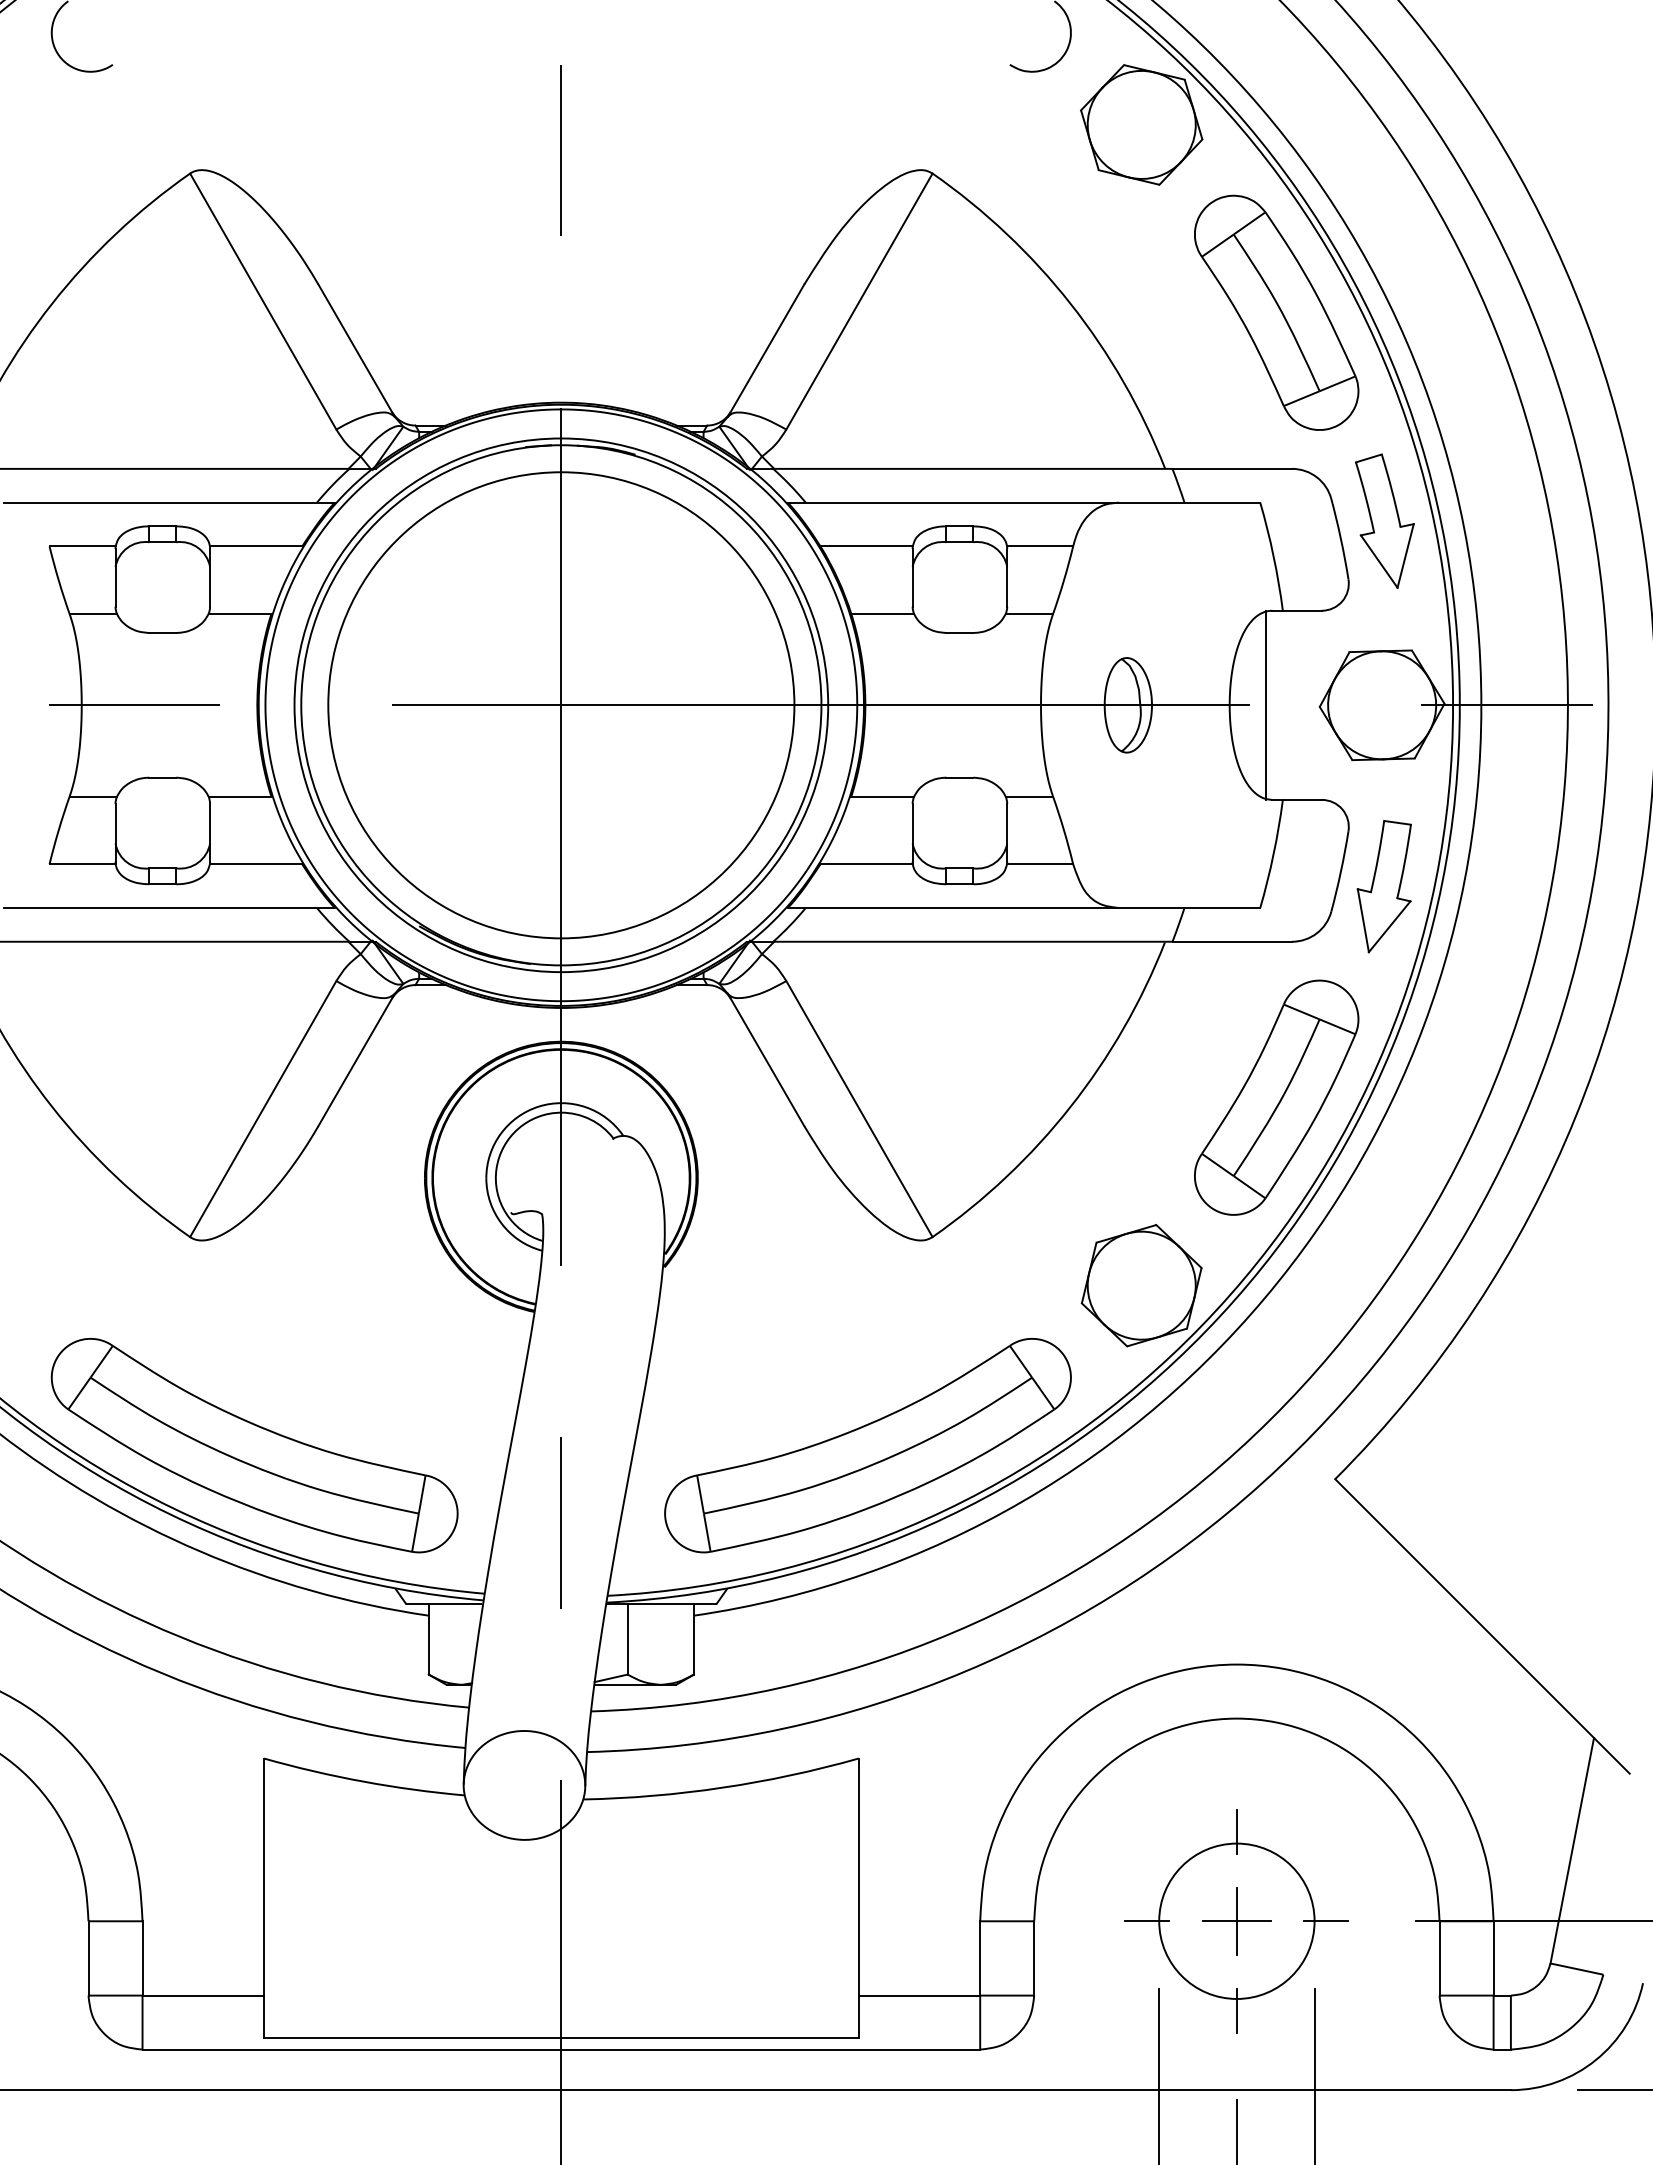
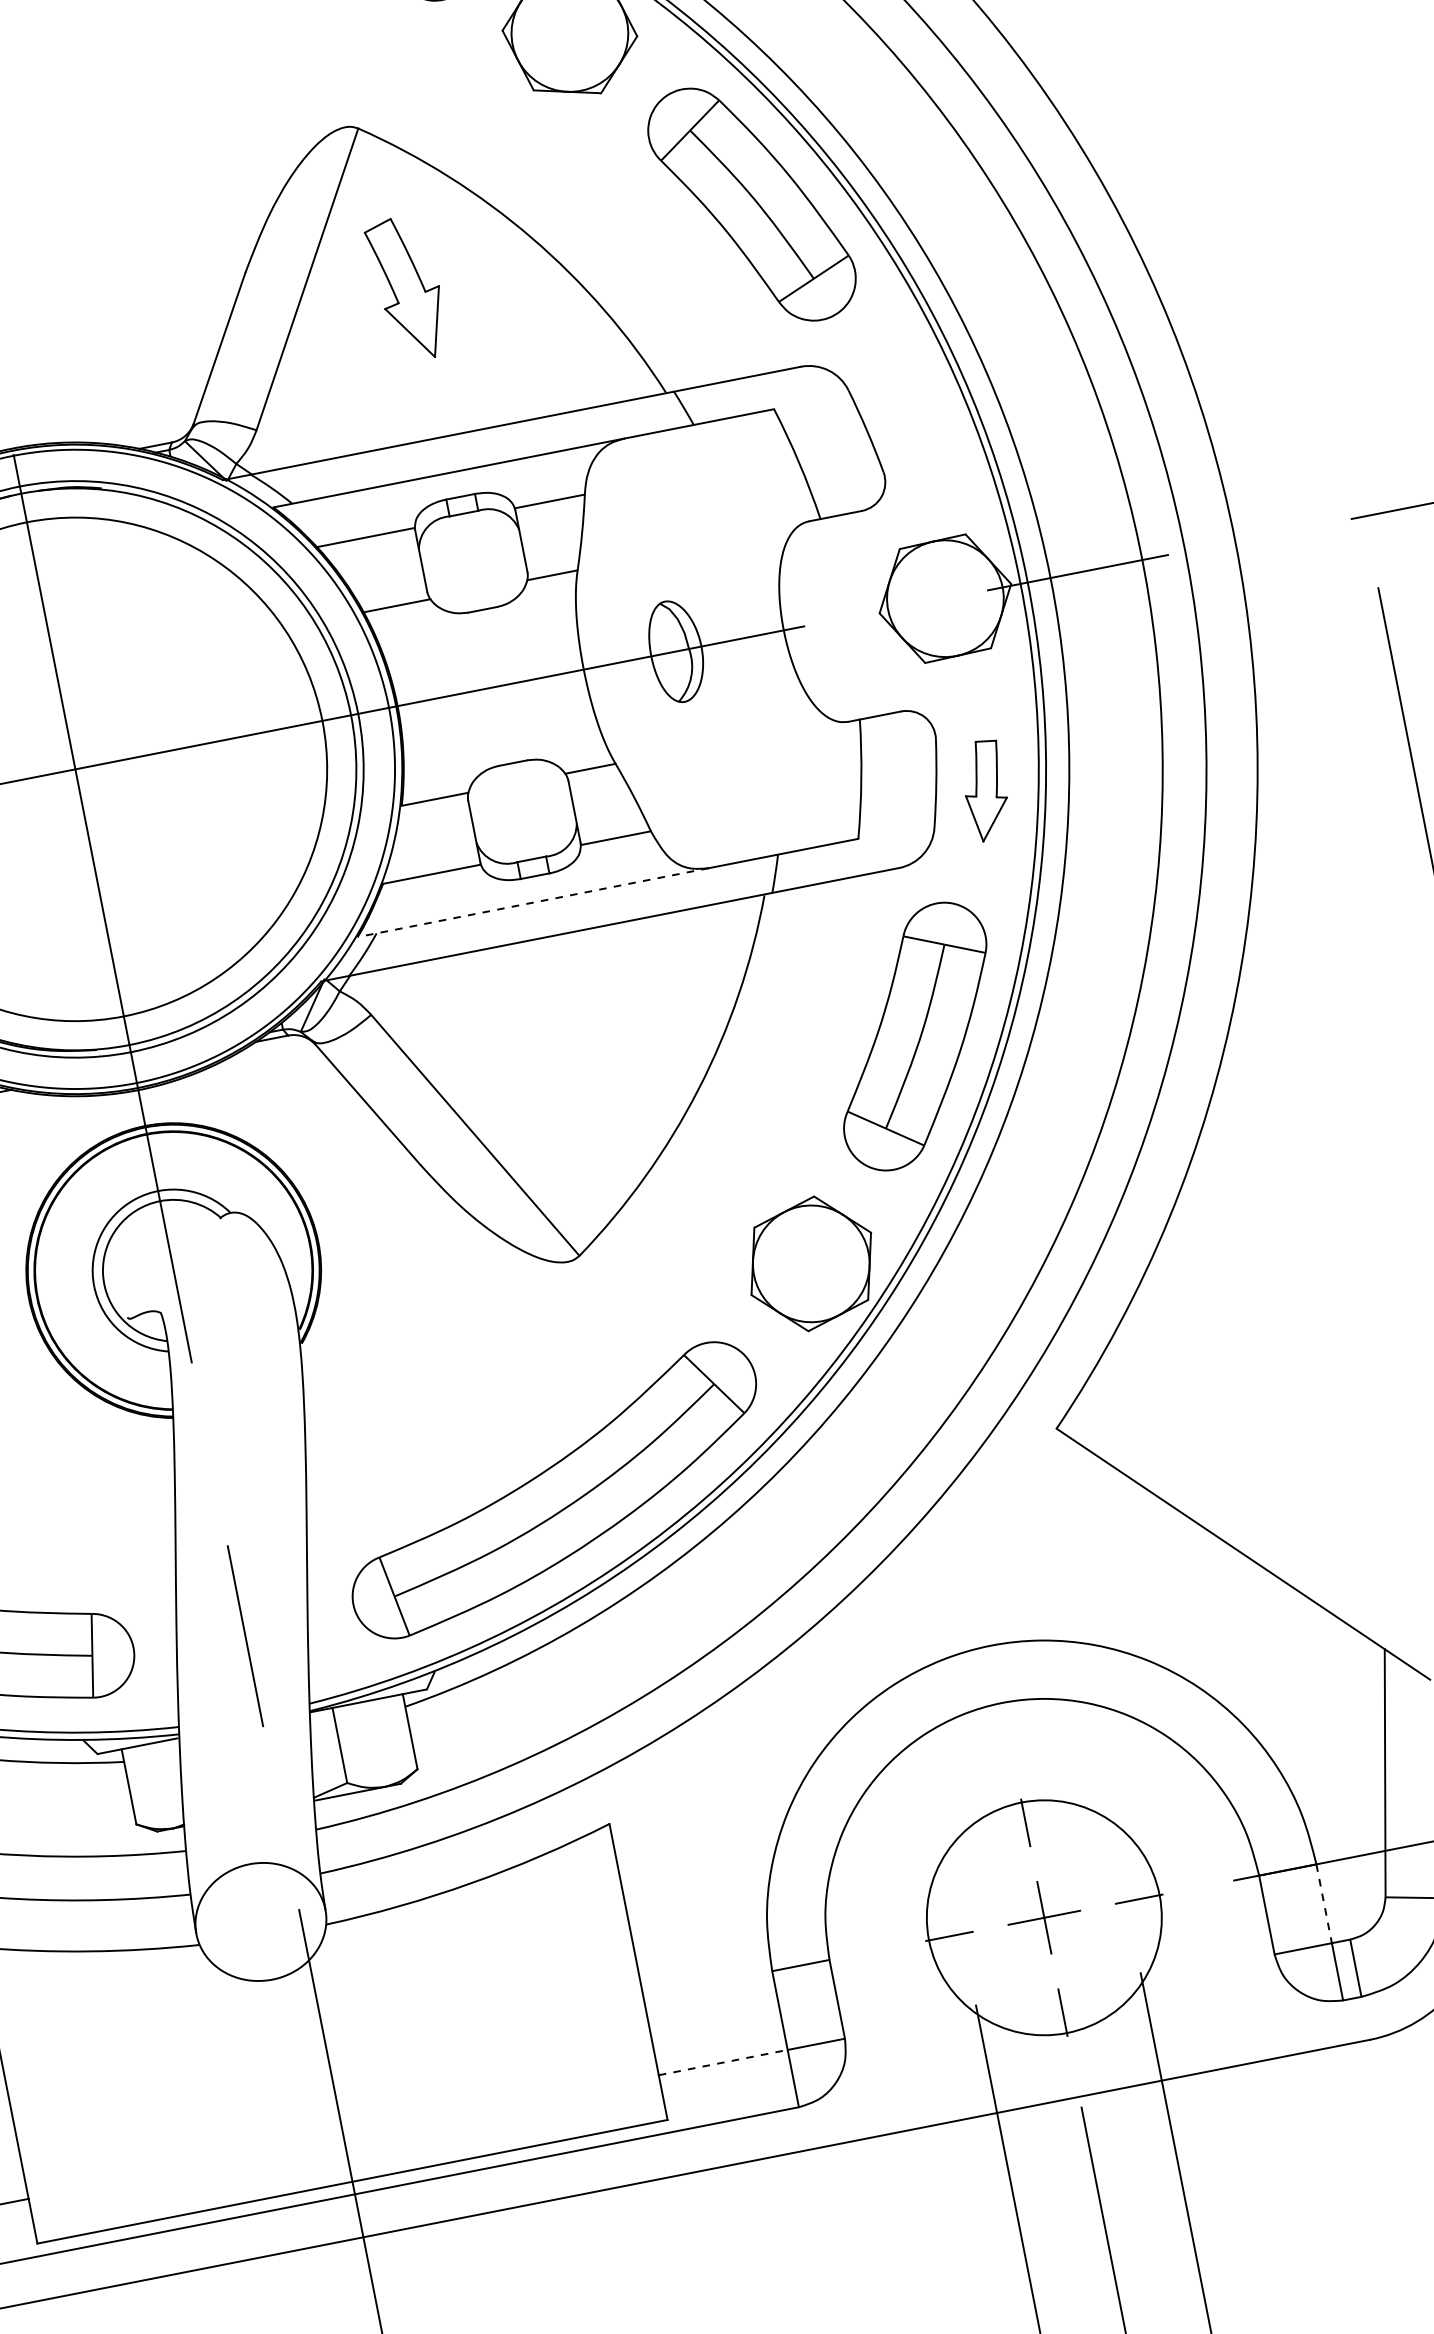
part: (1384, 520) -> (407, 288), moved
line: (1265, 704) -> (821, 622), removed
part: (1383, 886) -> (984, 790), size x0.7
line: (953, 907) -> (533, 902), solid -> dashed
circle: (1236, 1920) -> (1043, 1917), size x1.4
line: (1493, 1958) -> (1324, 1903), solid -> dashed
line: (919, 1995) -> (723, 2062), solid -> dashed

